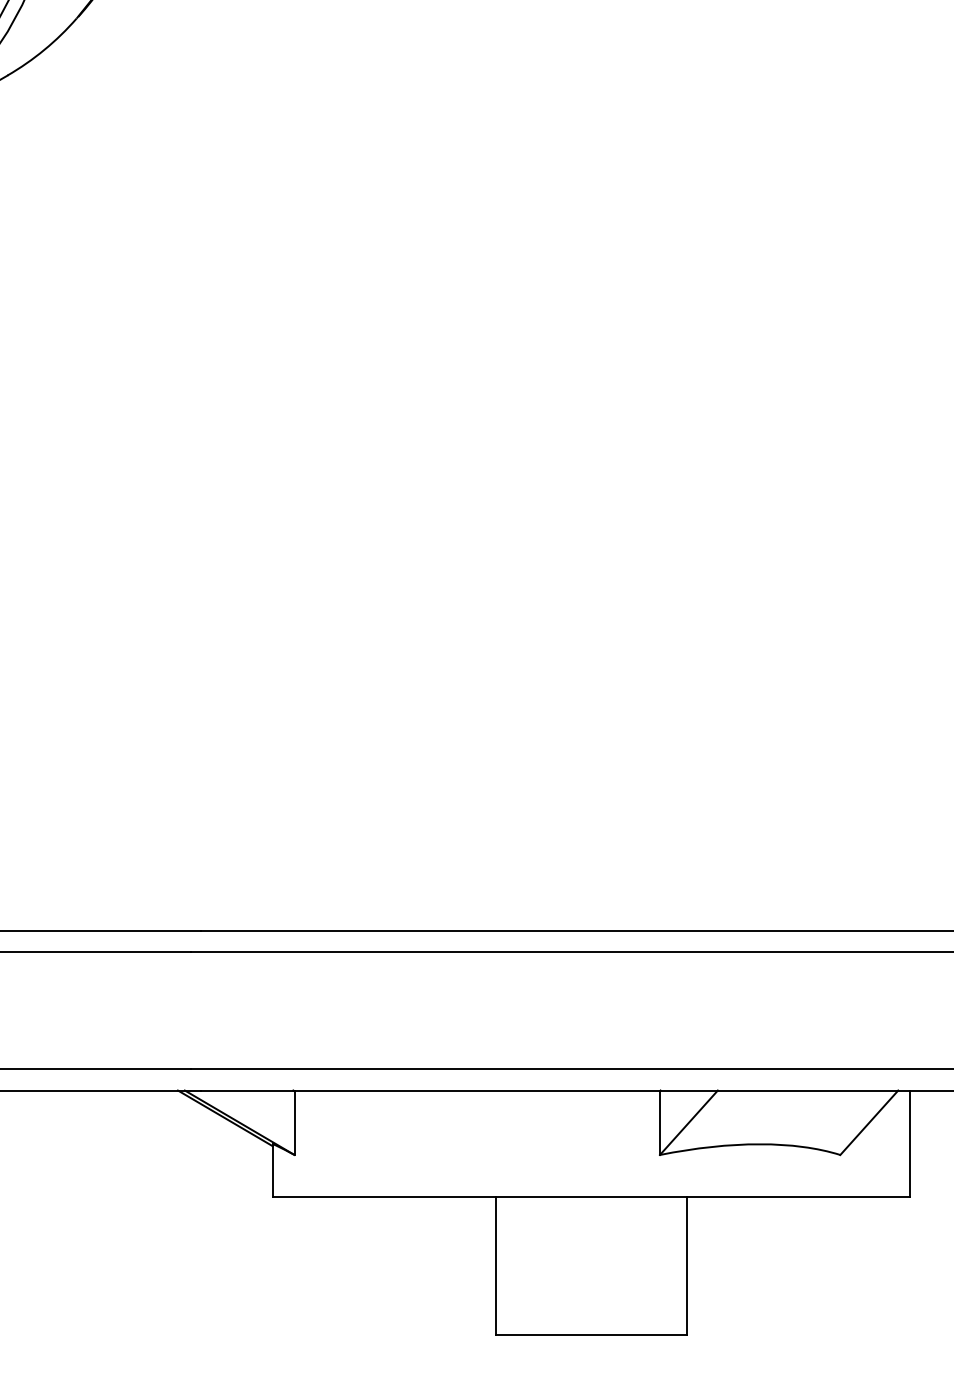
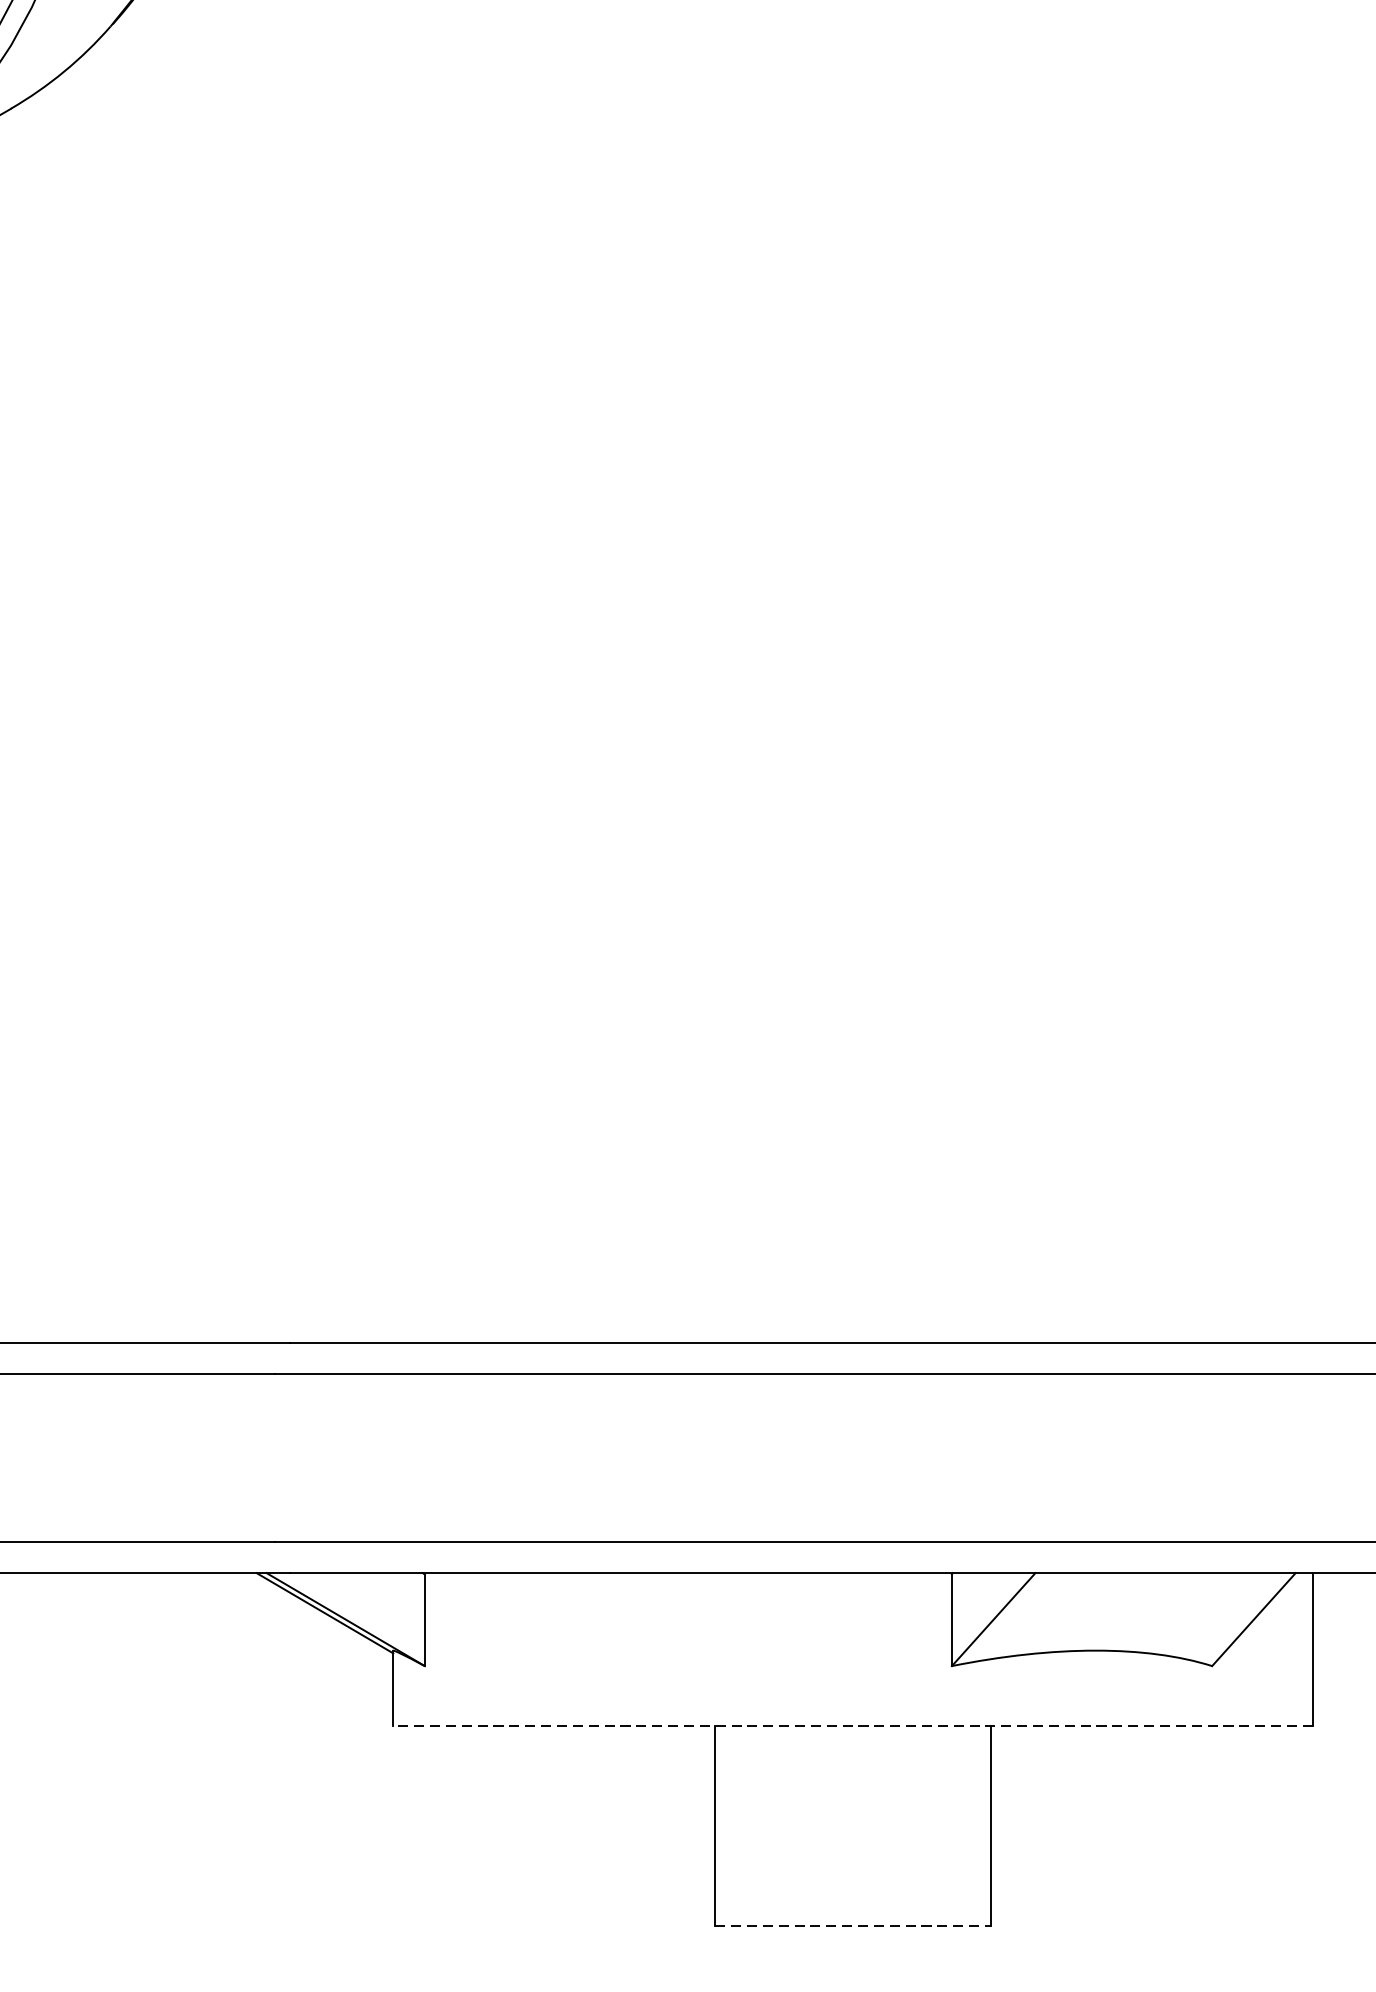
line: (591, 1196) -> (853, 1725), solid -> dashed
line: (591, 1334) -> (853, 1925), solid -> dashed

